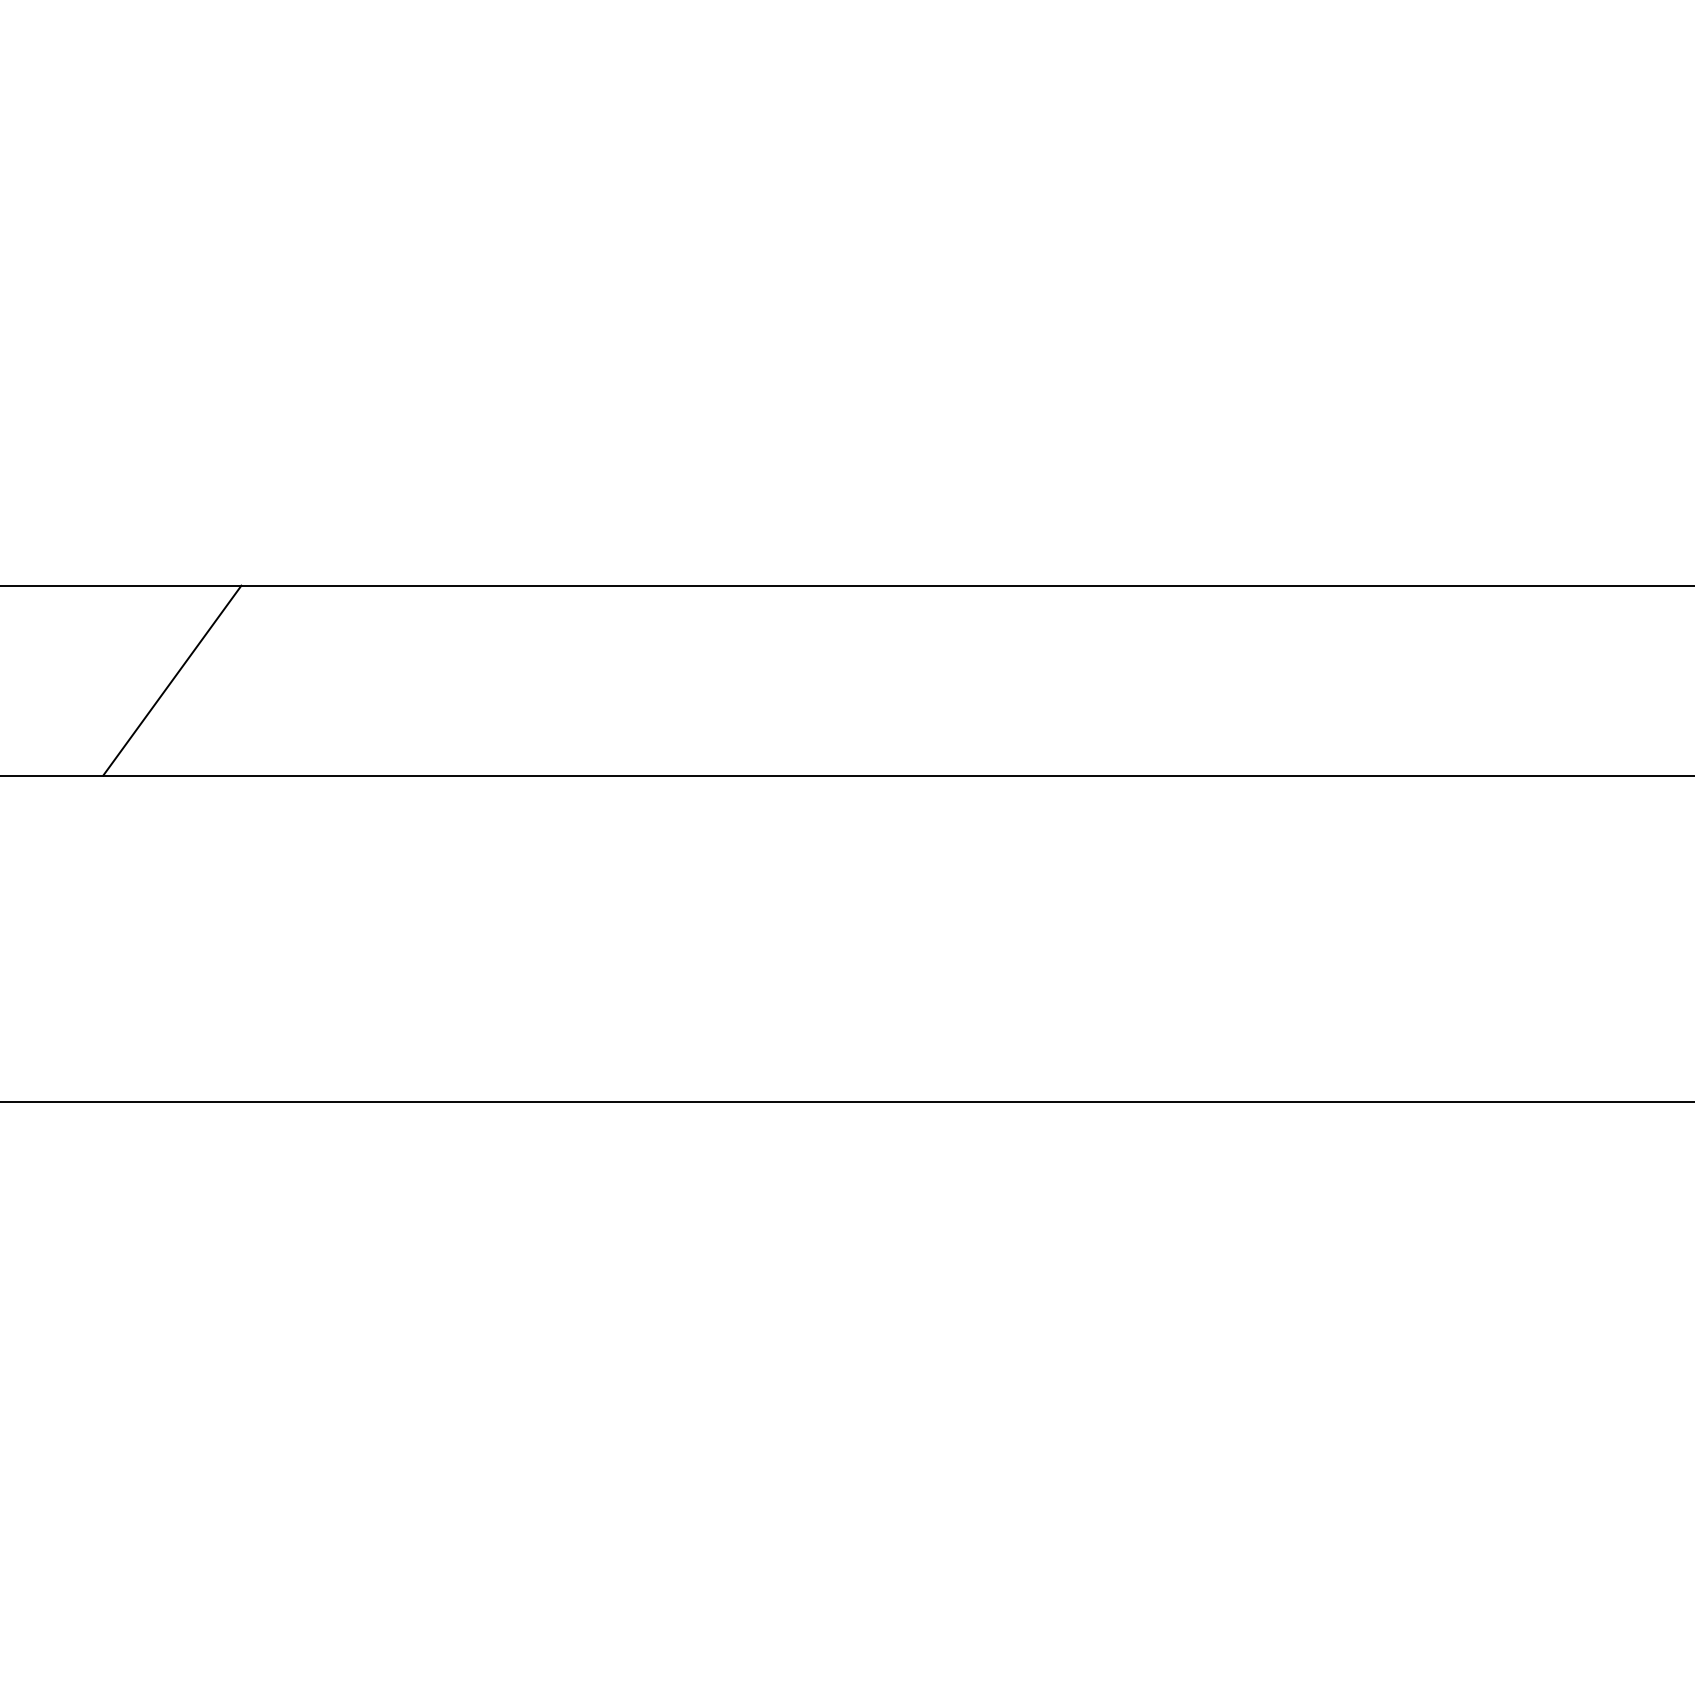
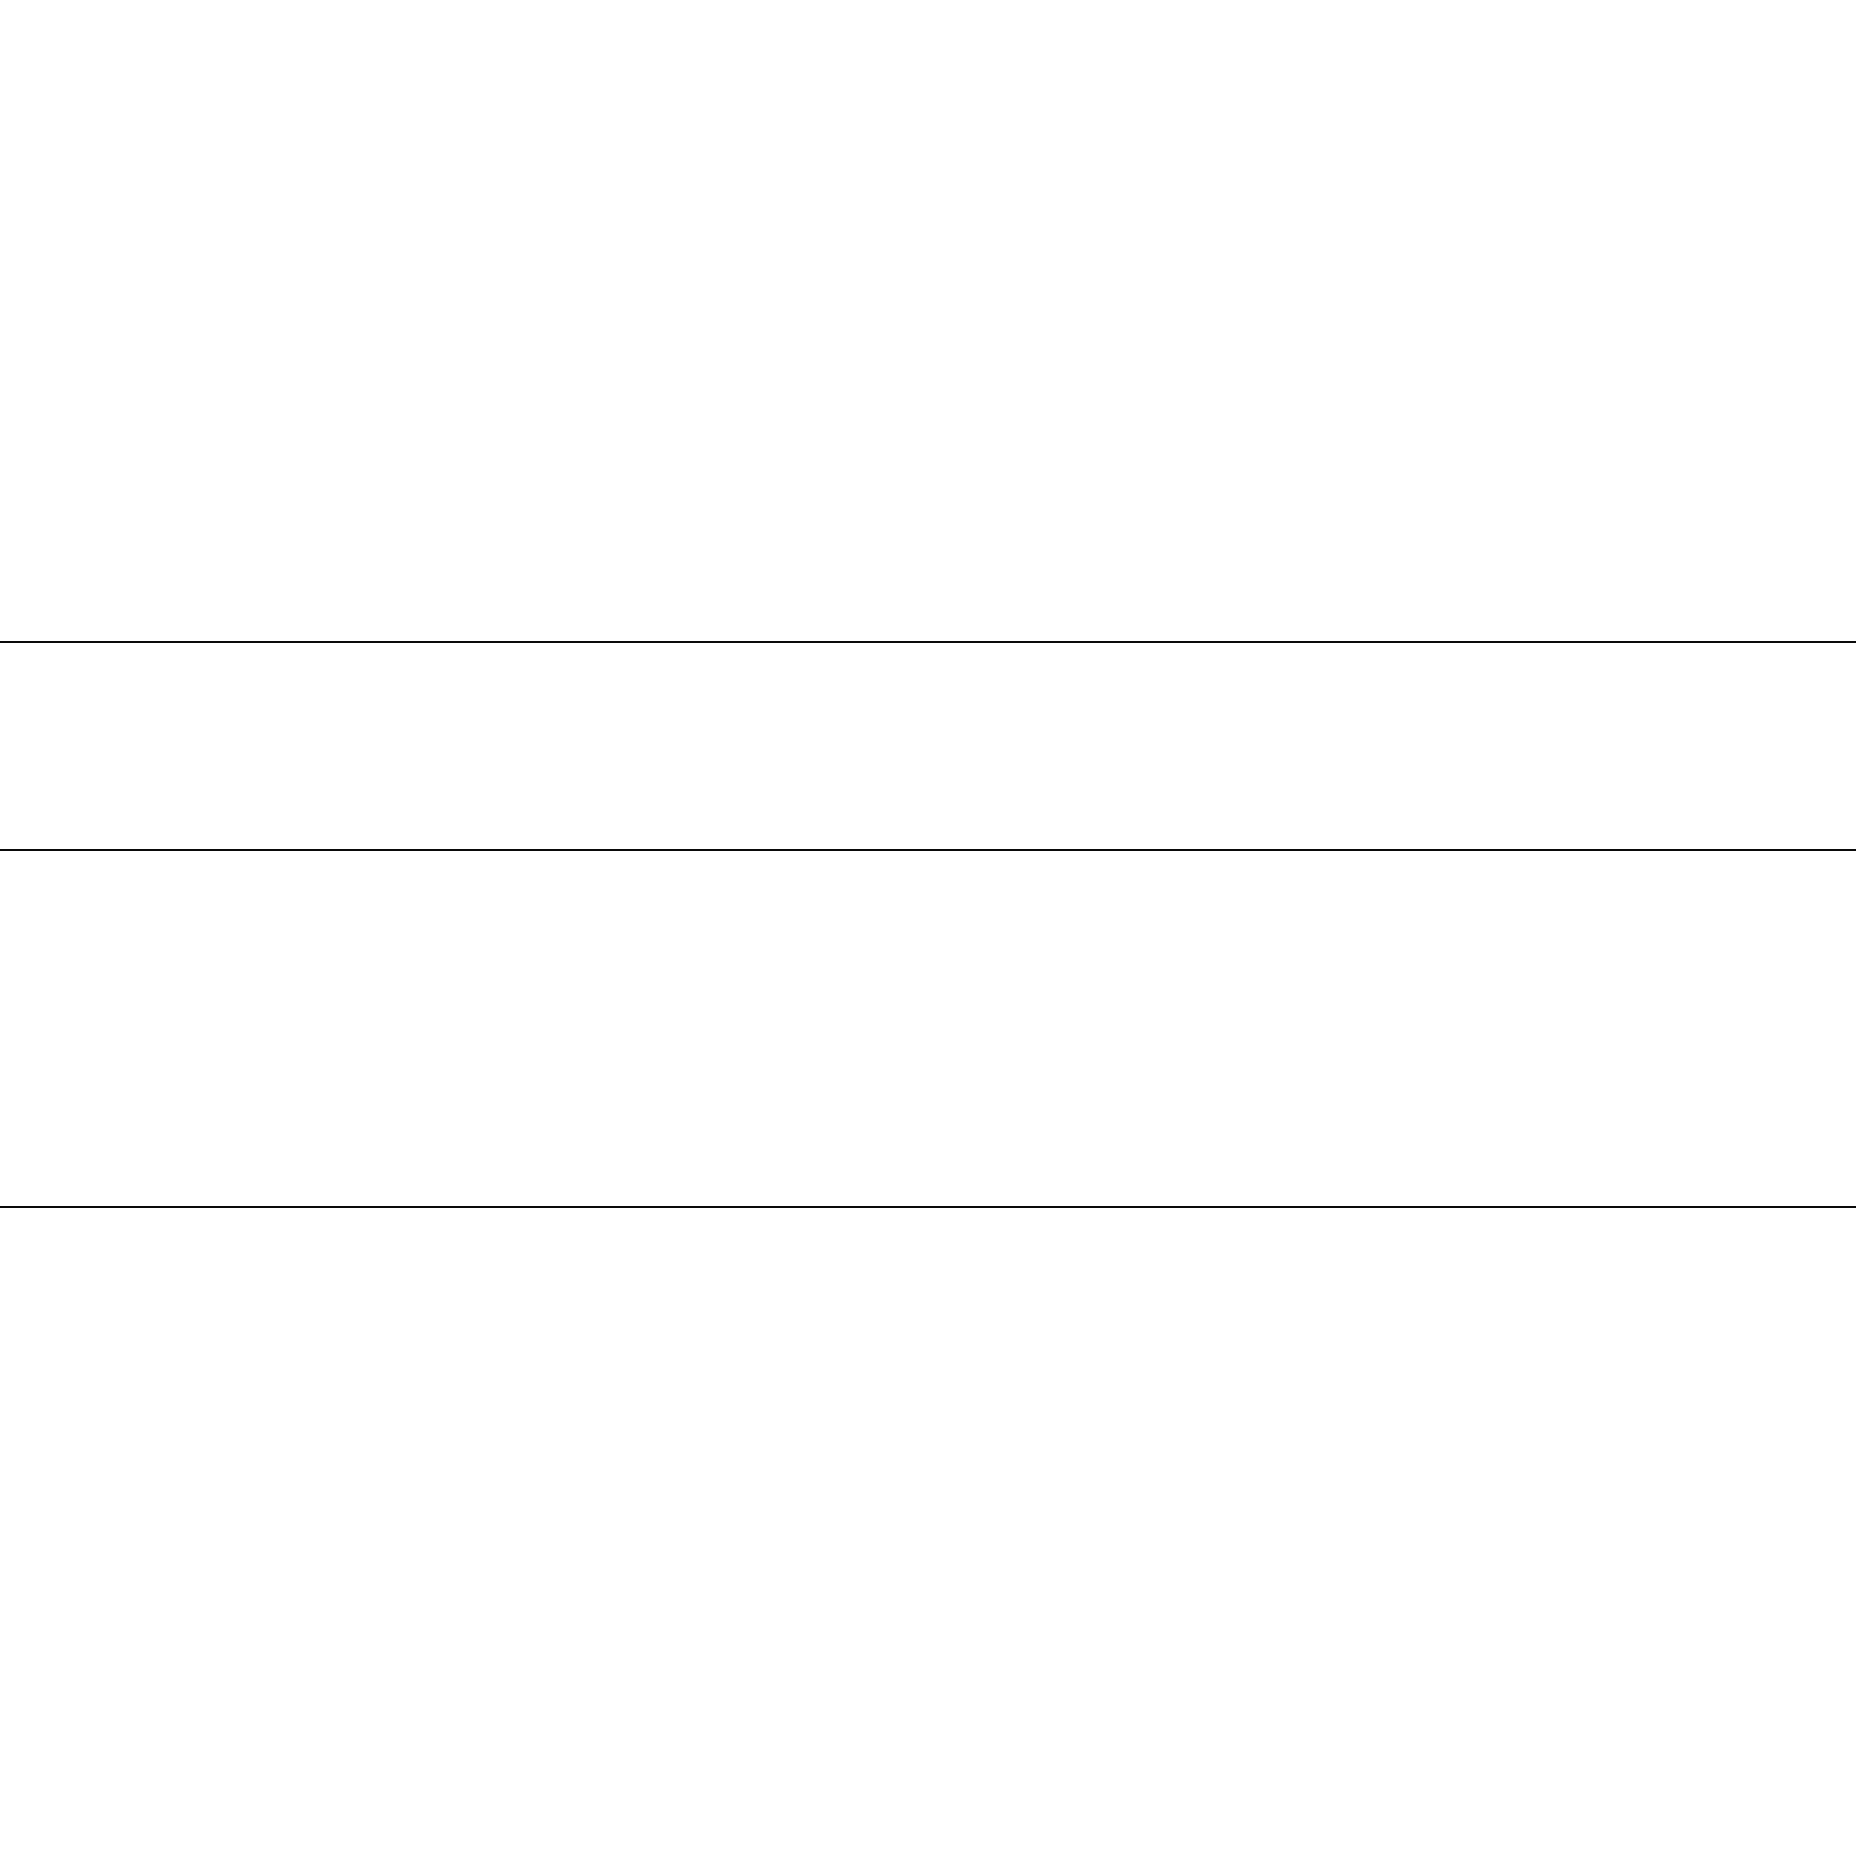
line: (172, 680) -> (188, 745), removed

